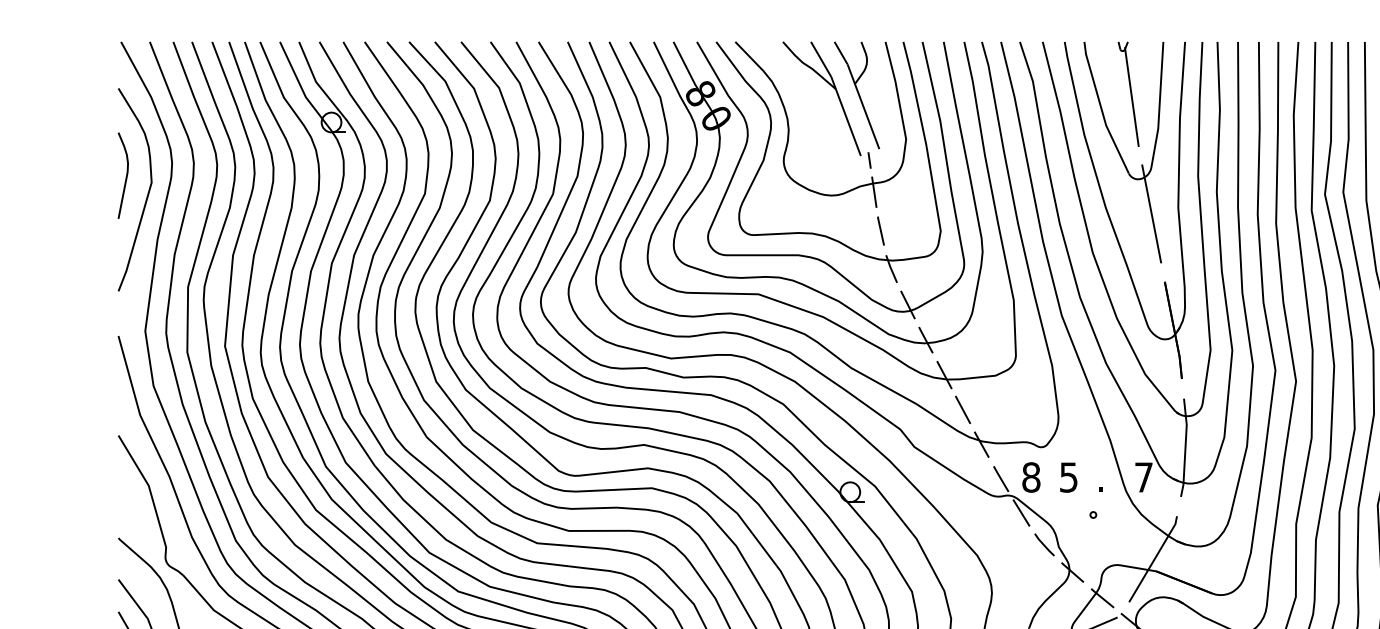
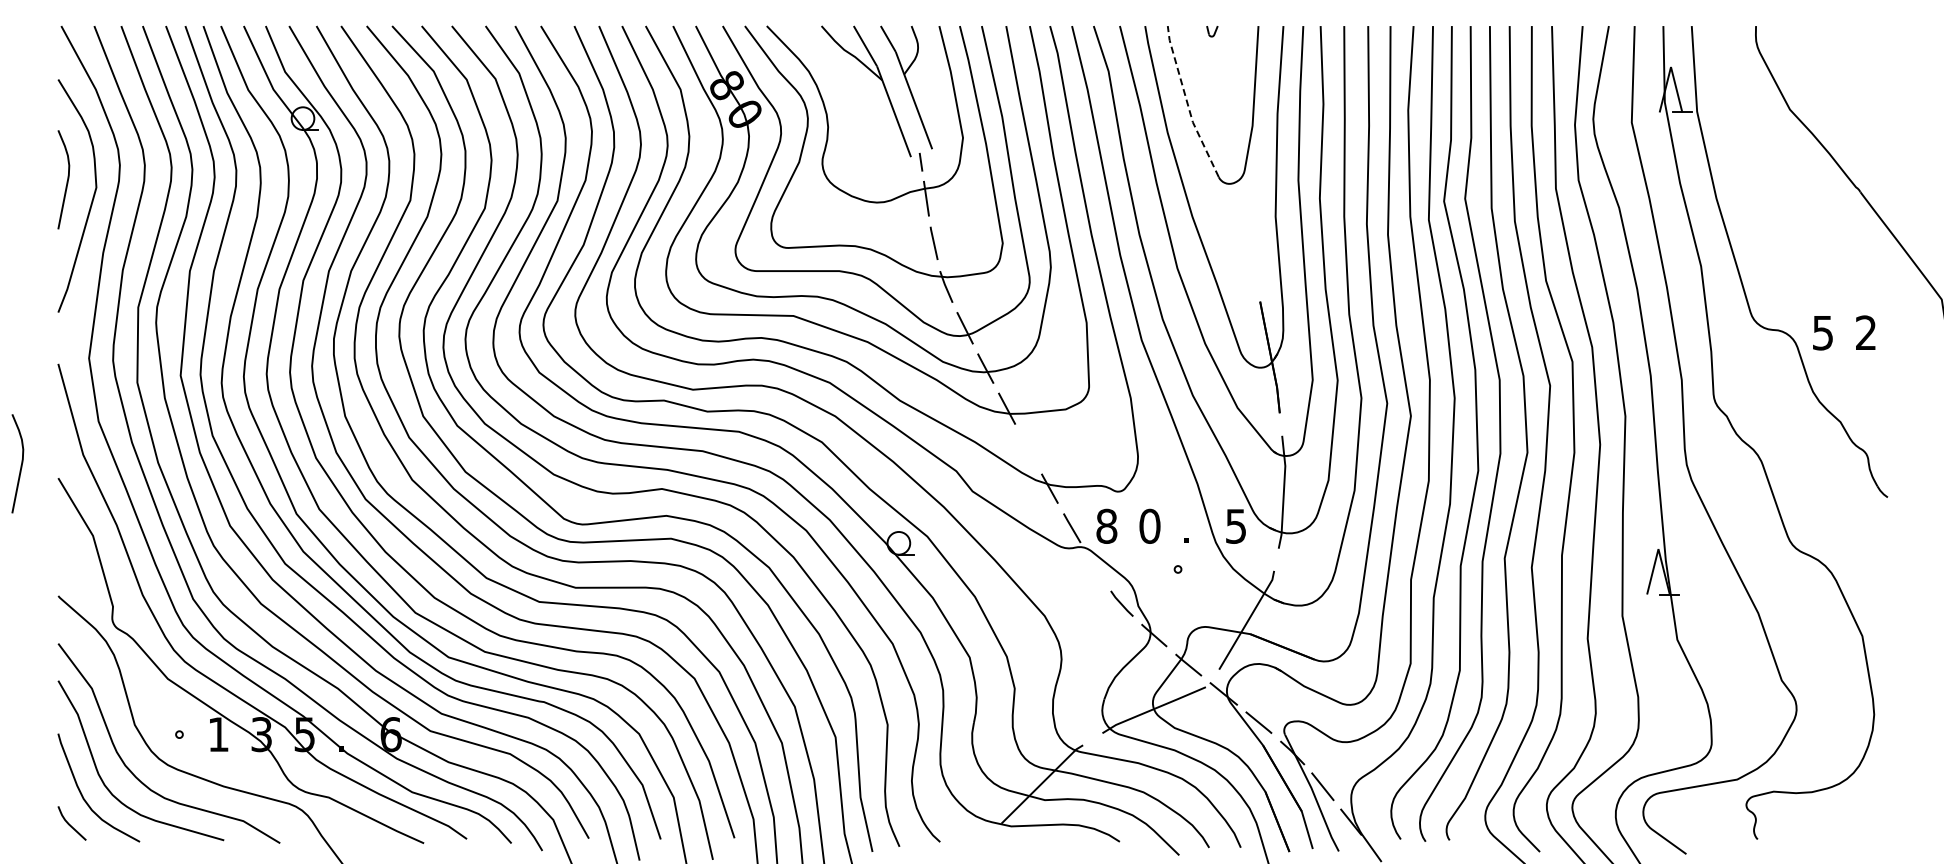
line: (1132, 97) -> (1222, 89), removed
line: (1101, 109) -> (1187, 103), solid -> dashed
line: (1151, 213) -> (1244, 223), removed
line: (963, 409) -> (1028, 448), removed
curve: (85, 424) -> (20, 465), added
text: (1068, 476) -> (1149, 525), 5 -> 0
text: (1143, 477) -> (1235, 526), 7 -> 5
line: (1021, 512) -> (1095, 566), removed

